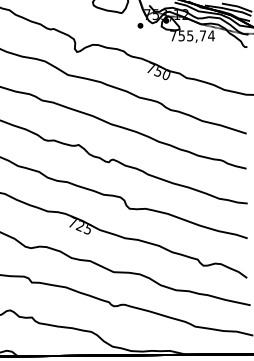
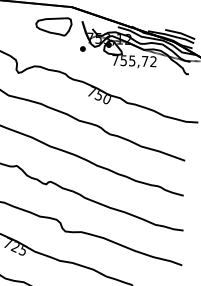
text: (211, 35) -> (153, 61), 755,74 -> 755,72

